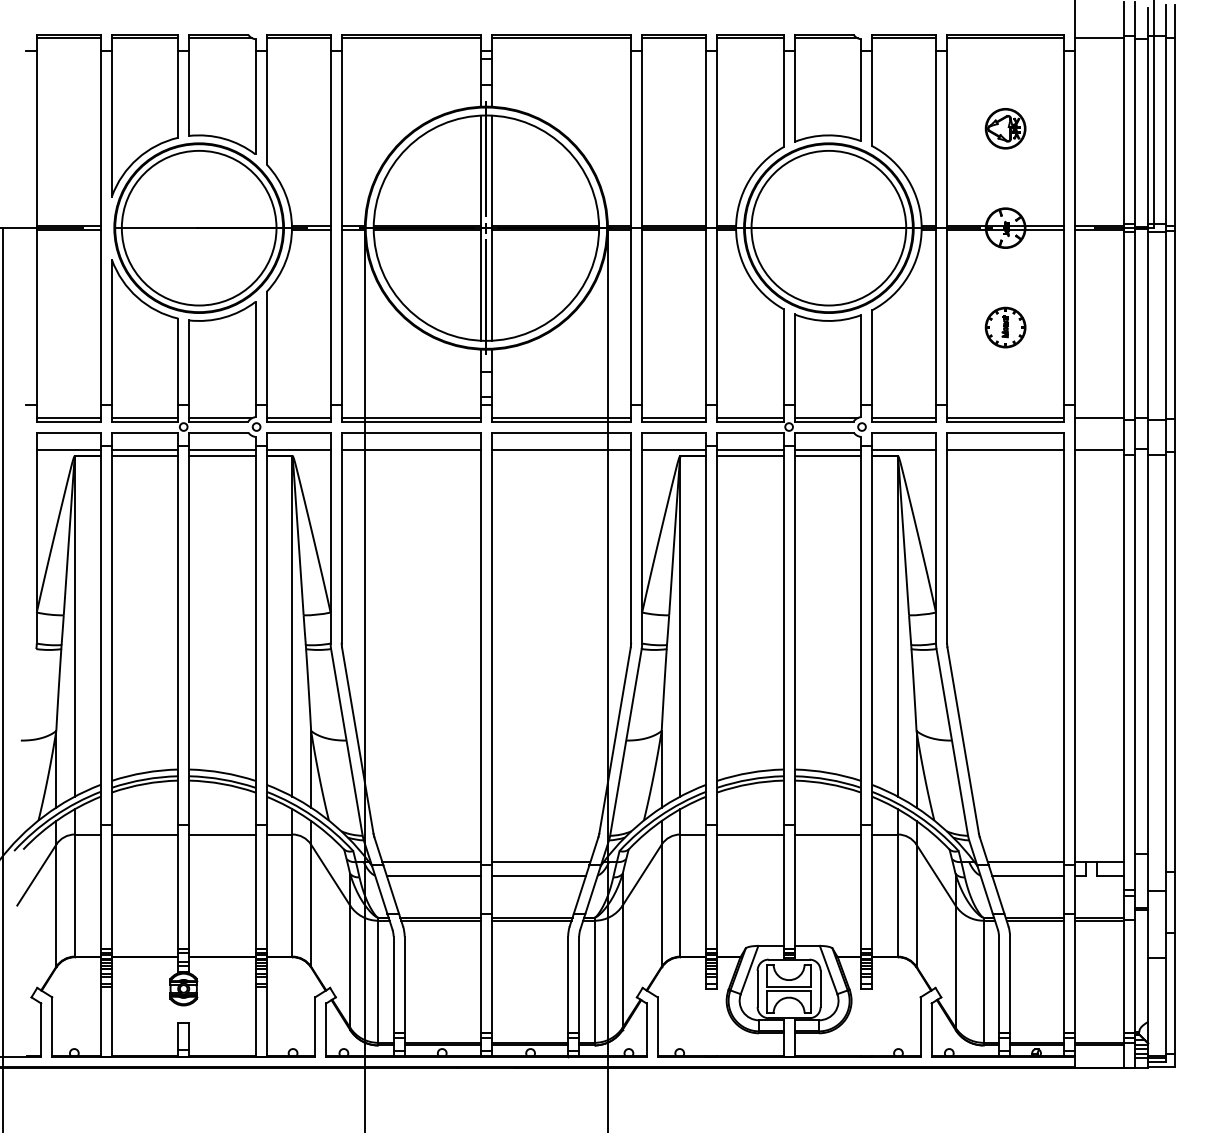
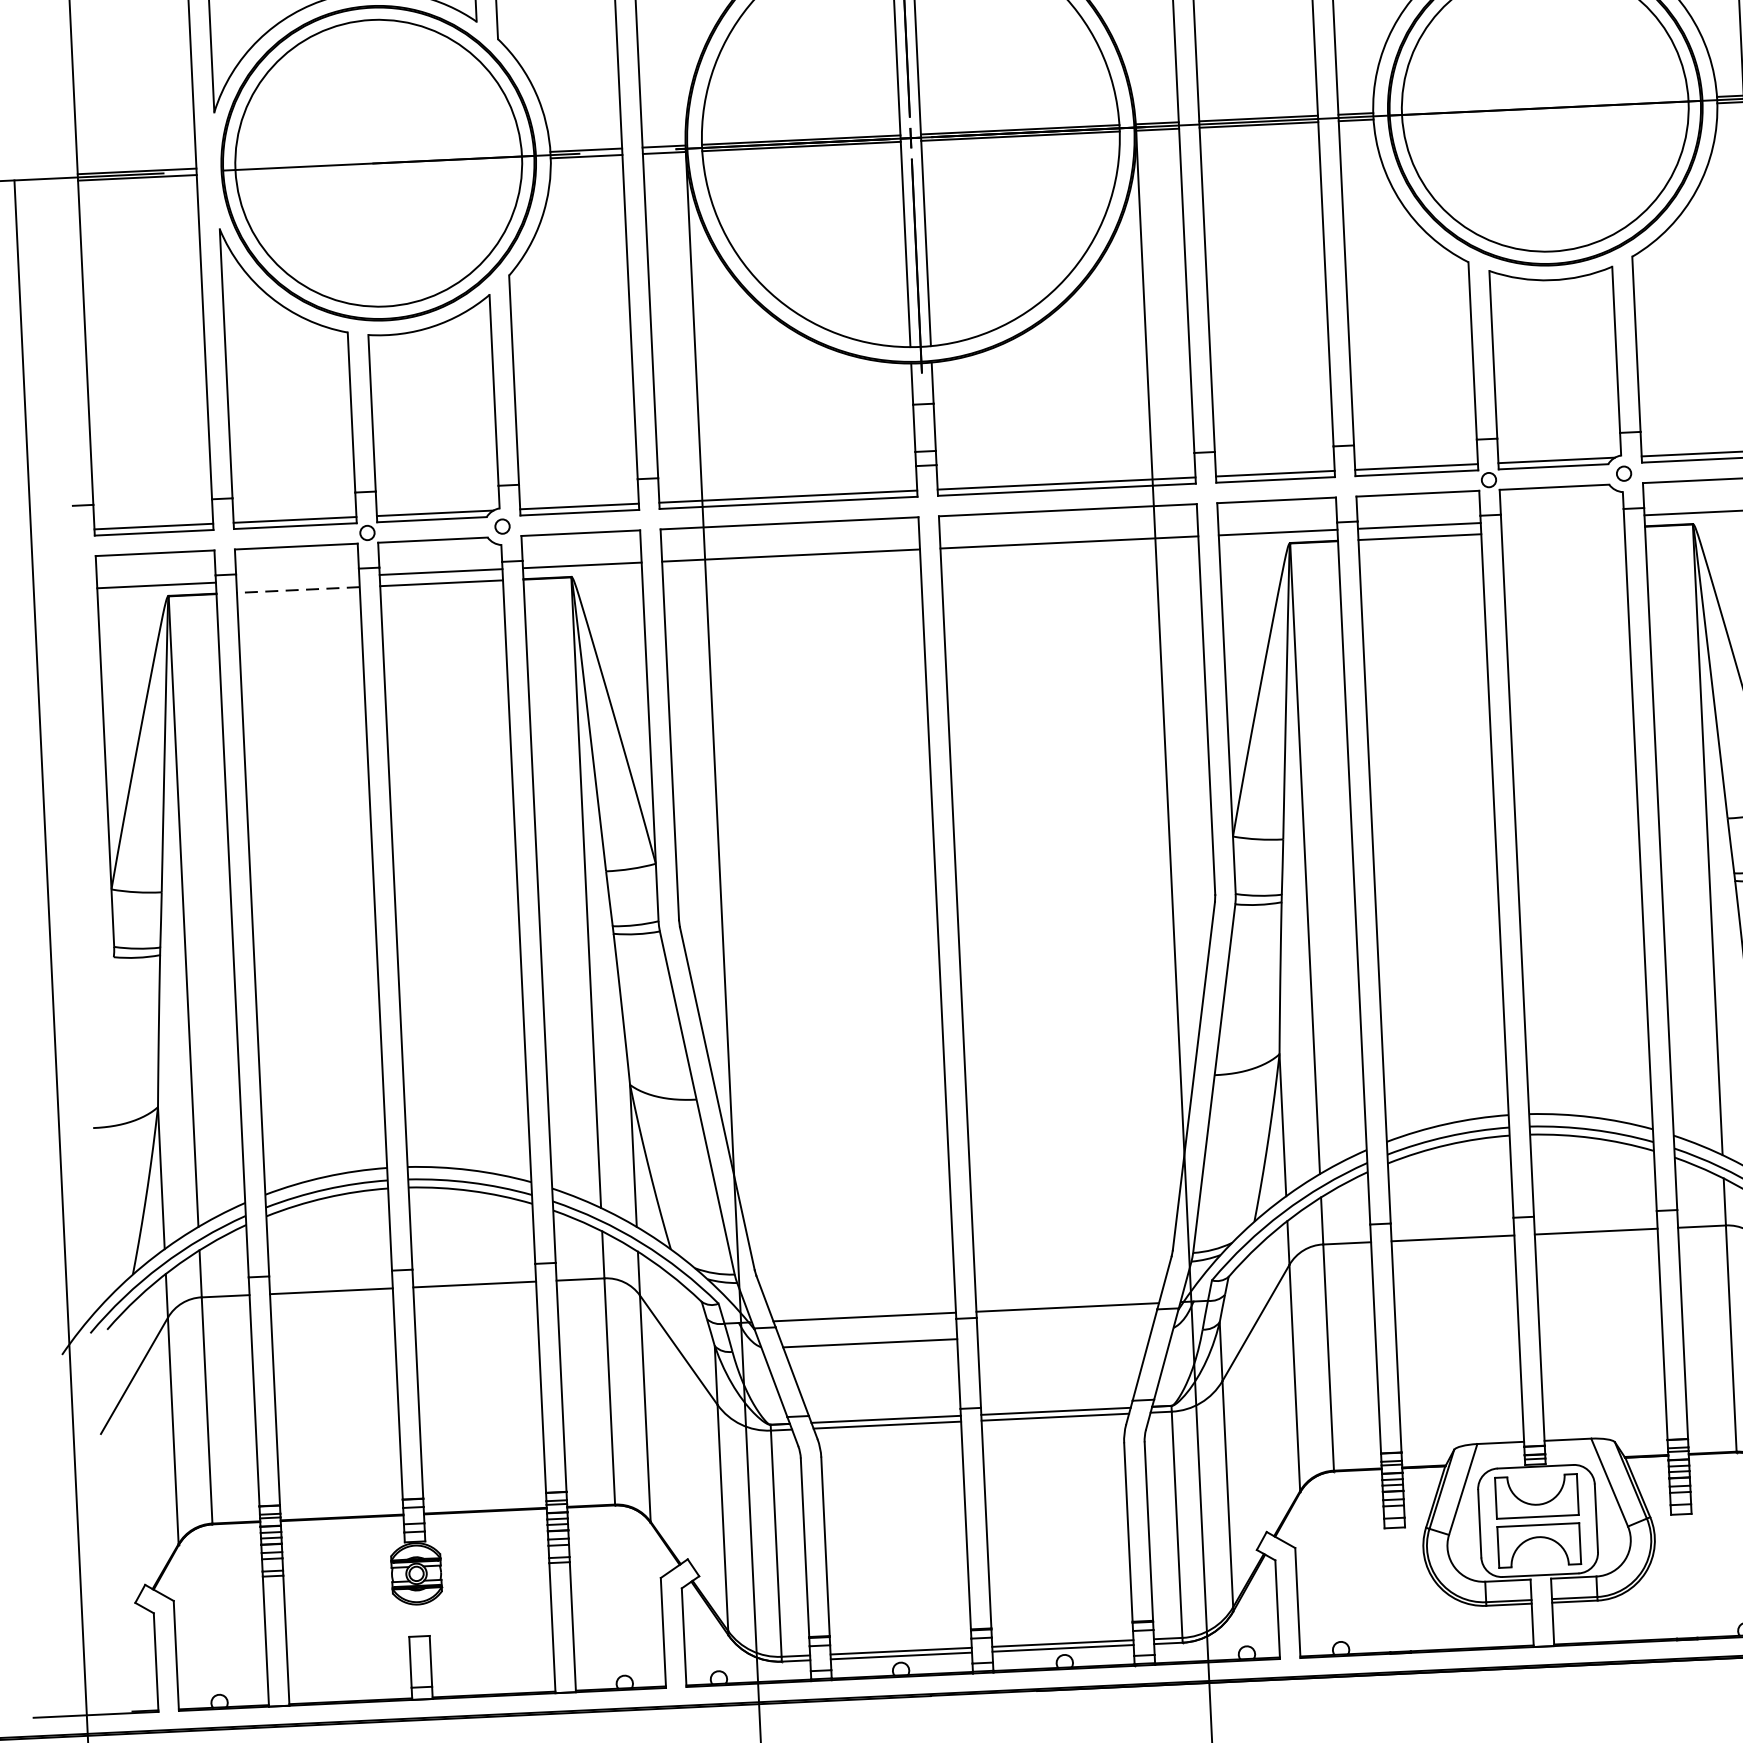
line: (144, 449) -> (296, 578), removed
line: (827, 449) -> (1562, 518), removed
line: (144, 456) -> (297, 590), solid -> dashed
line: (827, 456) -> (1562, 531), removed
line: (538, 876) -> (1063, 1334), removed

